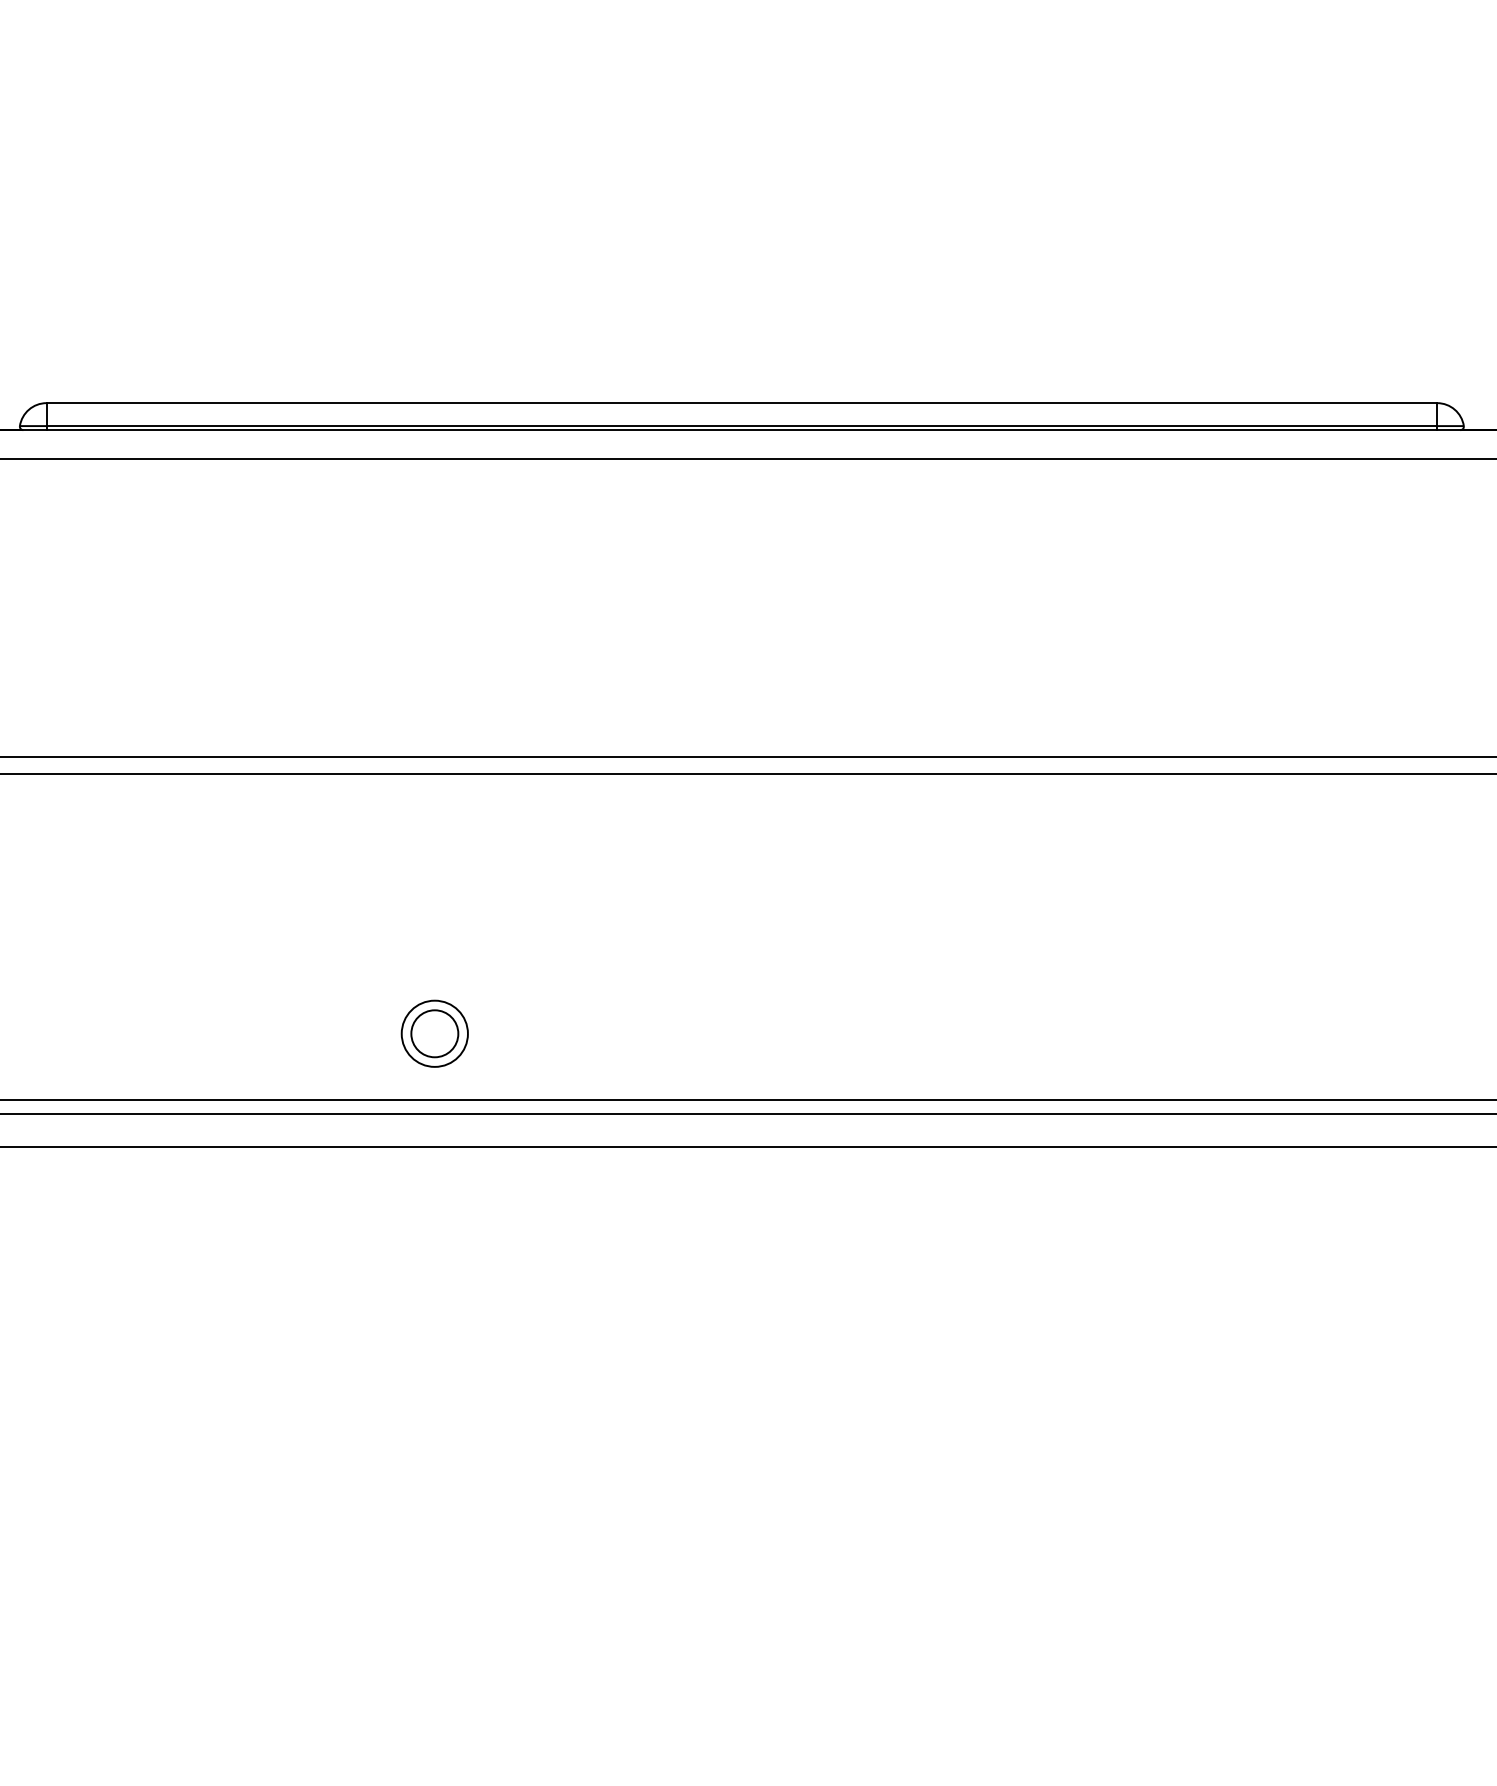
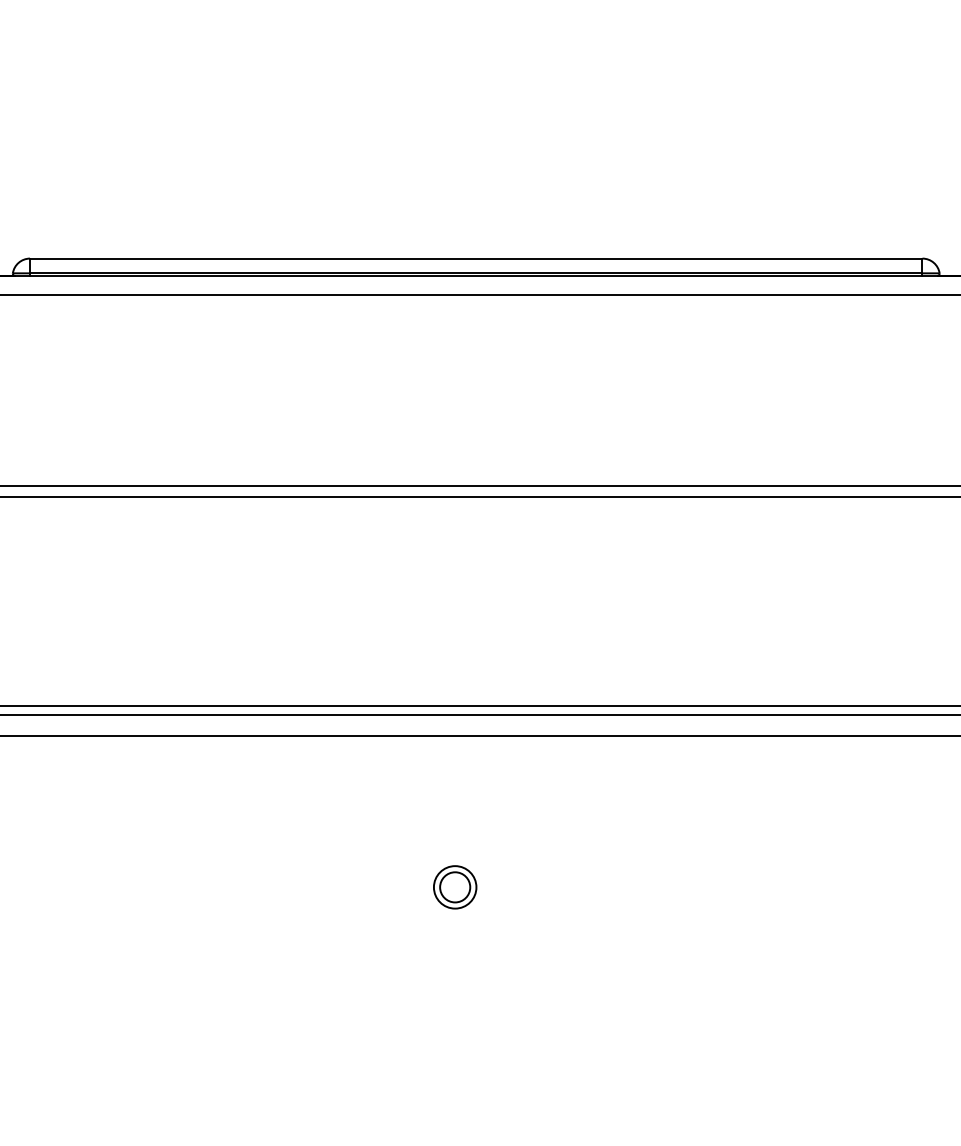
part: (435, 1034) -> (455, 887), moved

